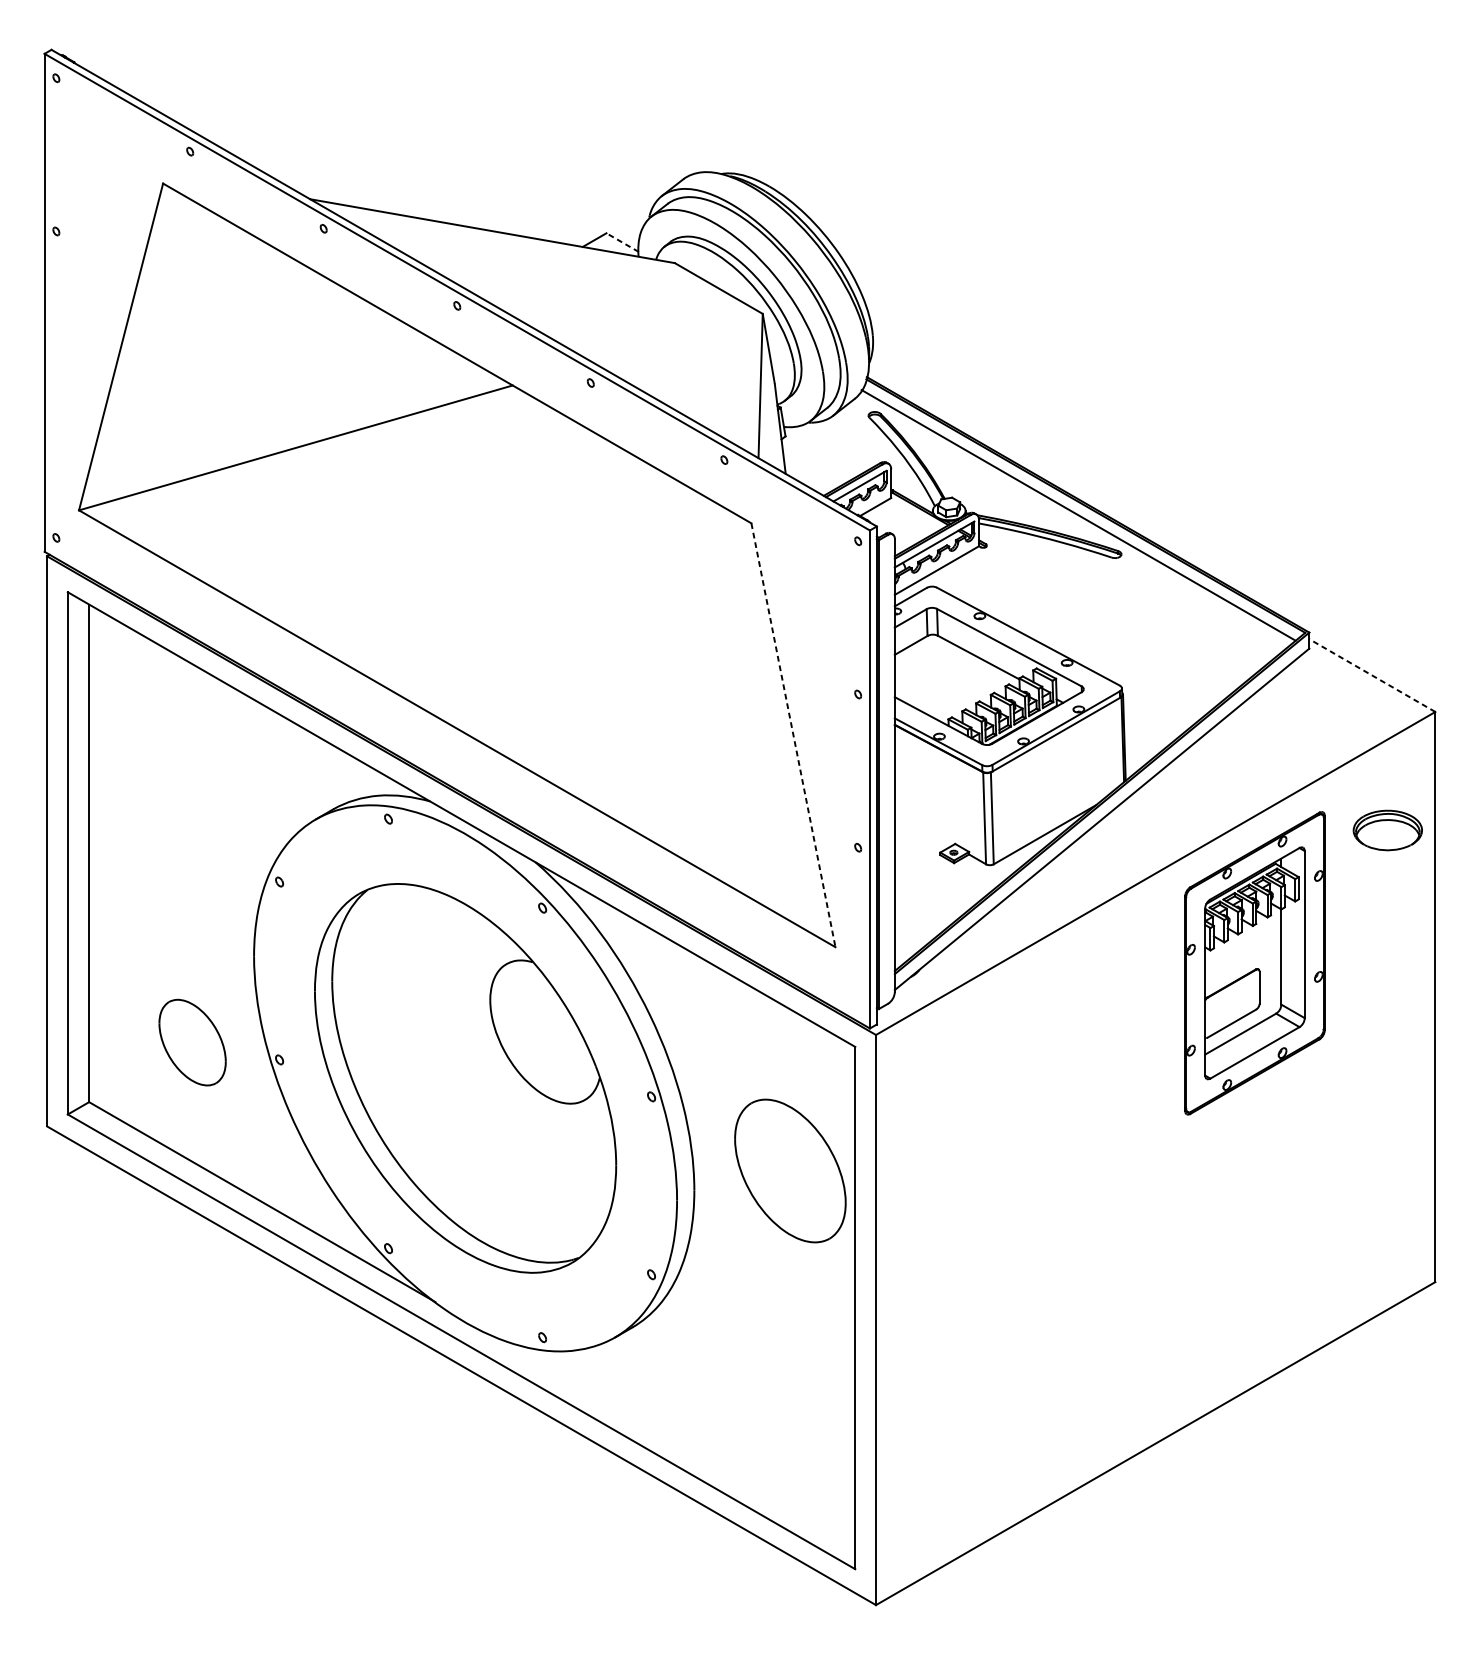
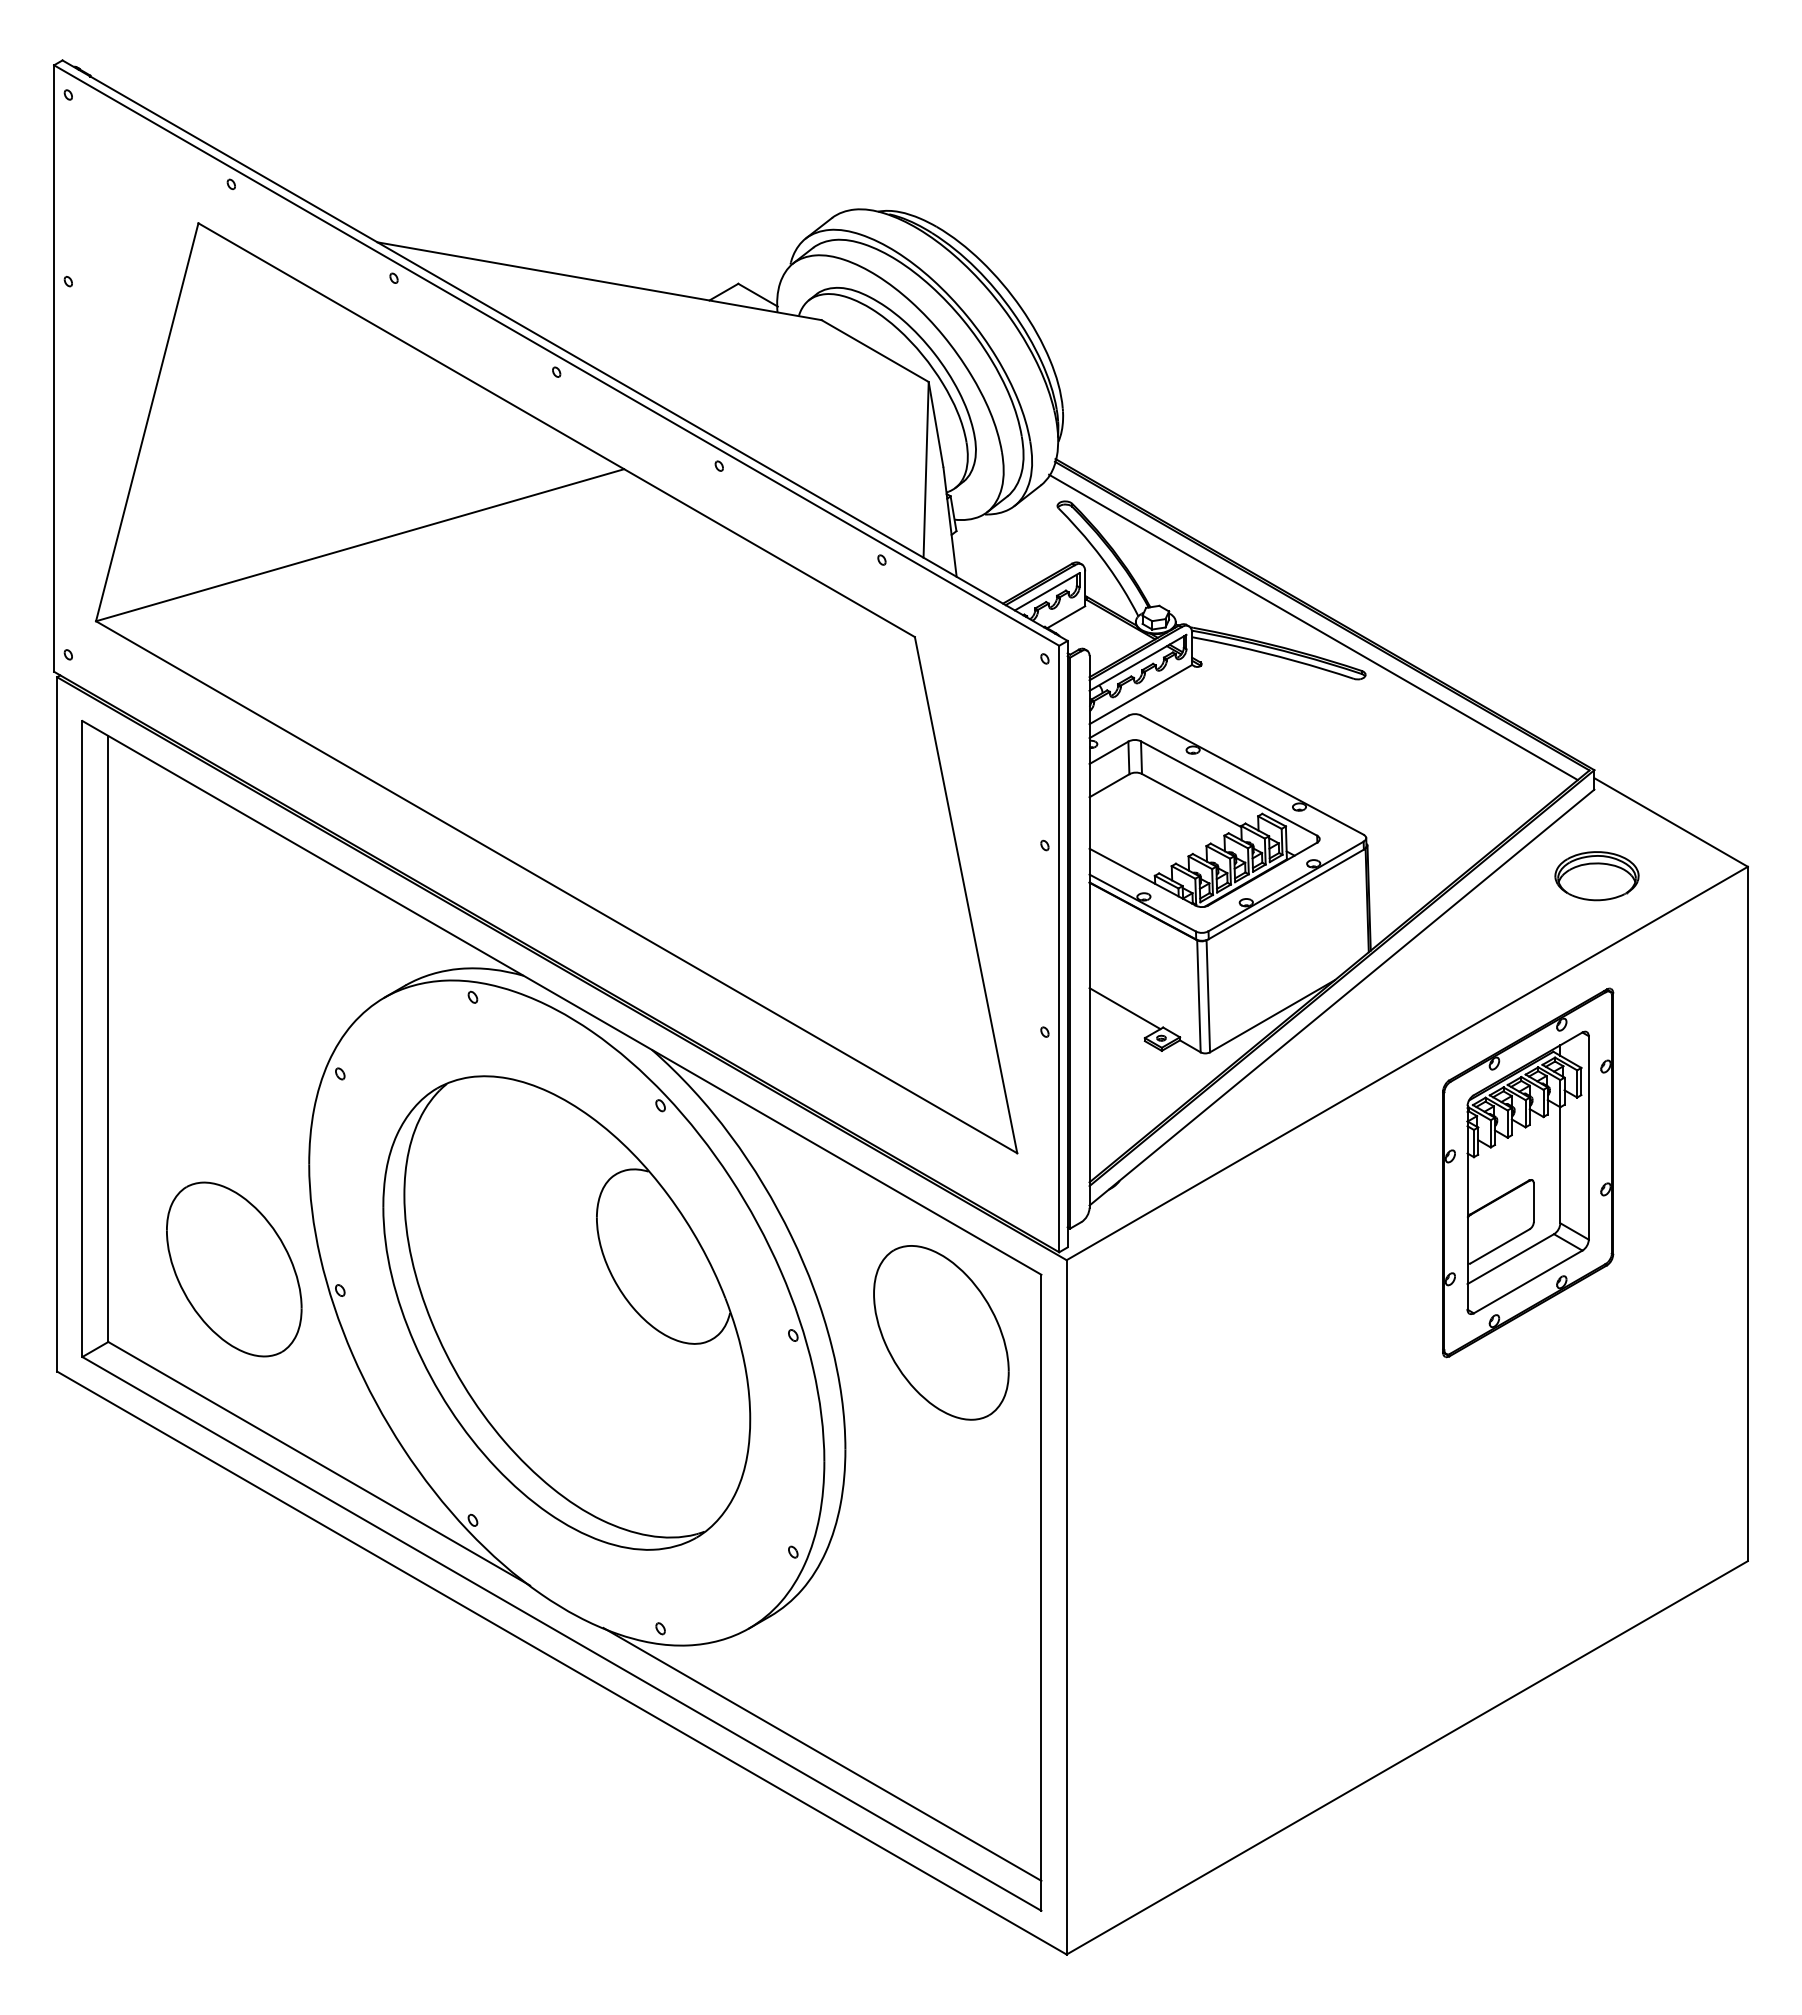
line: (622, 242) -> (758, 295), dashed -> solid
line: (1372, 675) -> (1671, 822), dashed -> solid
line: (793, 735) -> (966, 895), dashed -> solid
line: (923, 828) -> (1124, 1008), added
part: (1387, 830) -> (1596, 876), moved
part: (192, 1042) -> (234, 1269), size x1.67
part: (790, 1170) -> (941, 1332), moved
line: (675, 1440) -> (822, 1753), added

